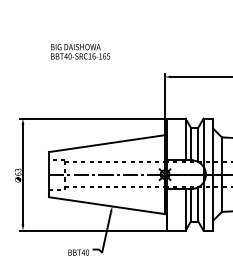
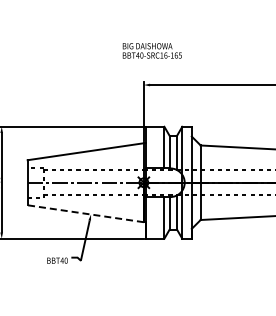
text: (79, 51) -> (151, 50), moved
line: (106, 205) -> (85, 213), solid -> dashed

